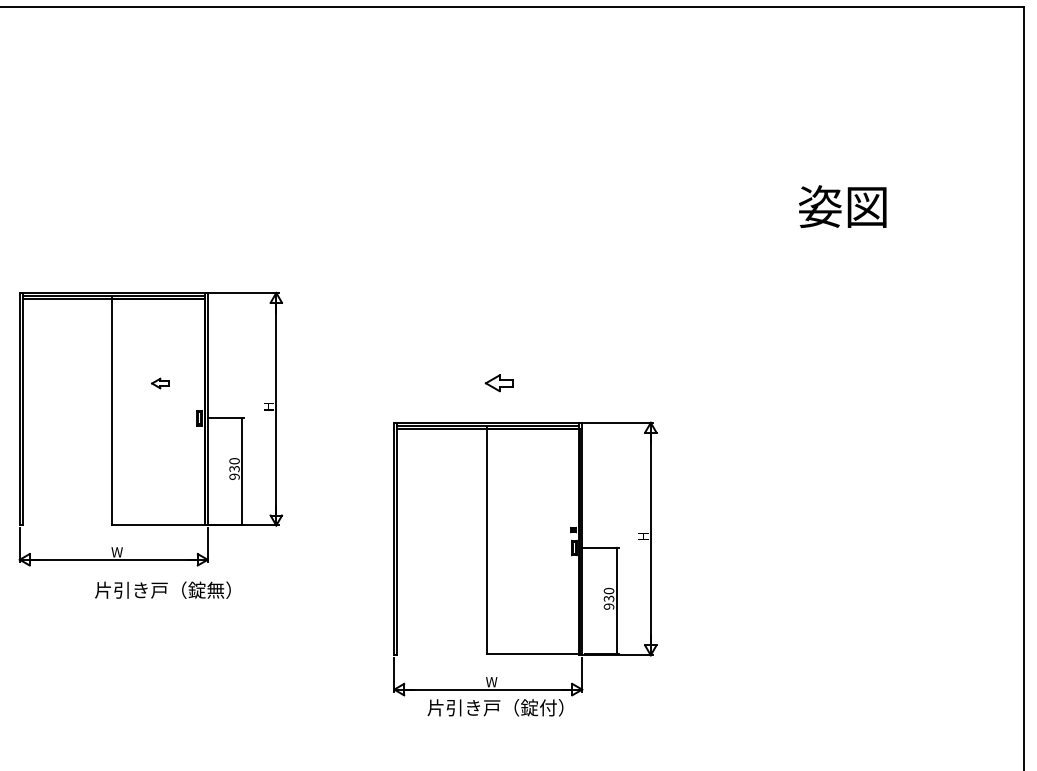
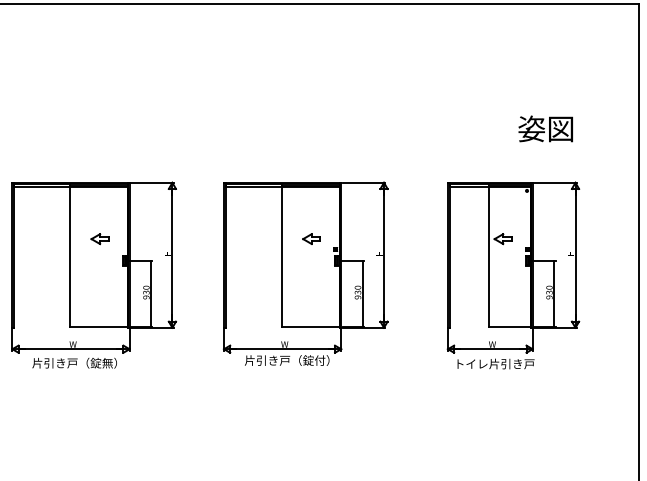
text: (842, 205) -> (545, 128), moved
part: (159, 383) -> (99, 239), size x1.67
part: (823, 441) -> (513, 275), added
part: (524, 568) -> (305, 273), moved
text: (162, 589) -> (74, 362), moved

